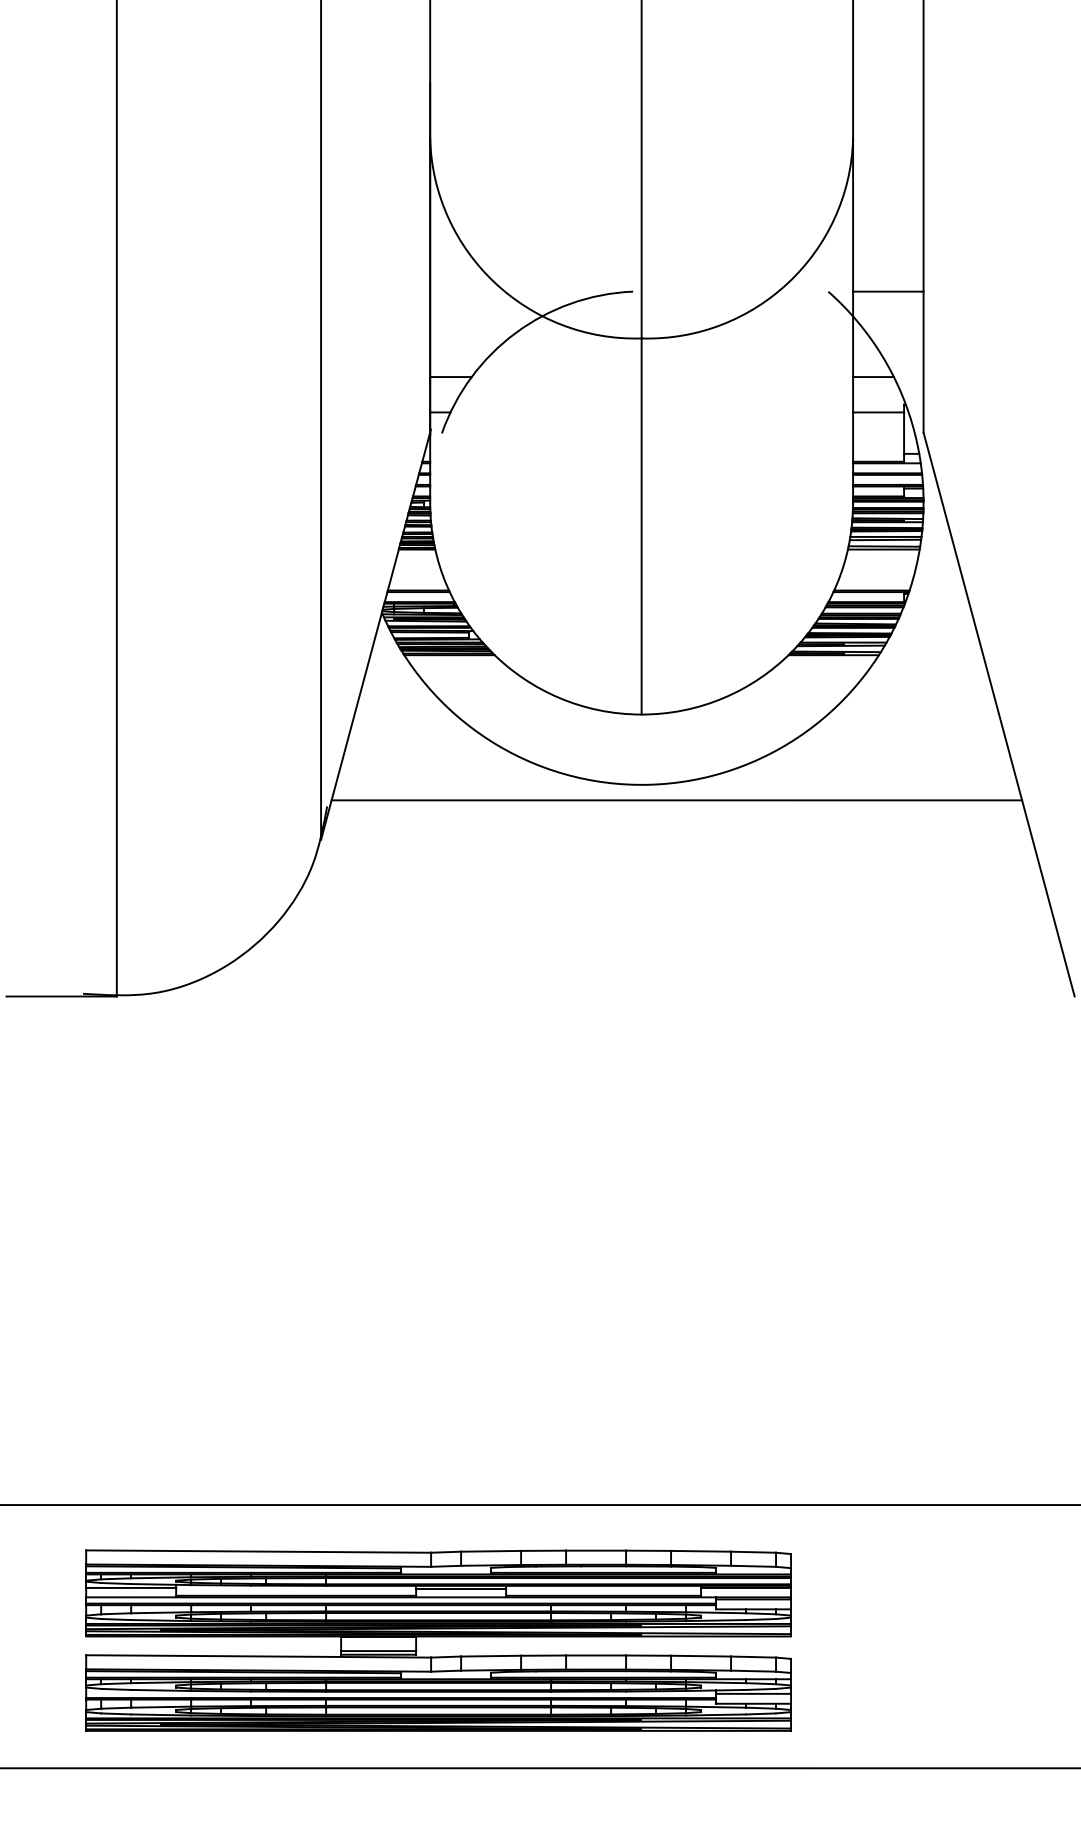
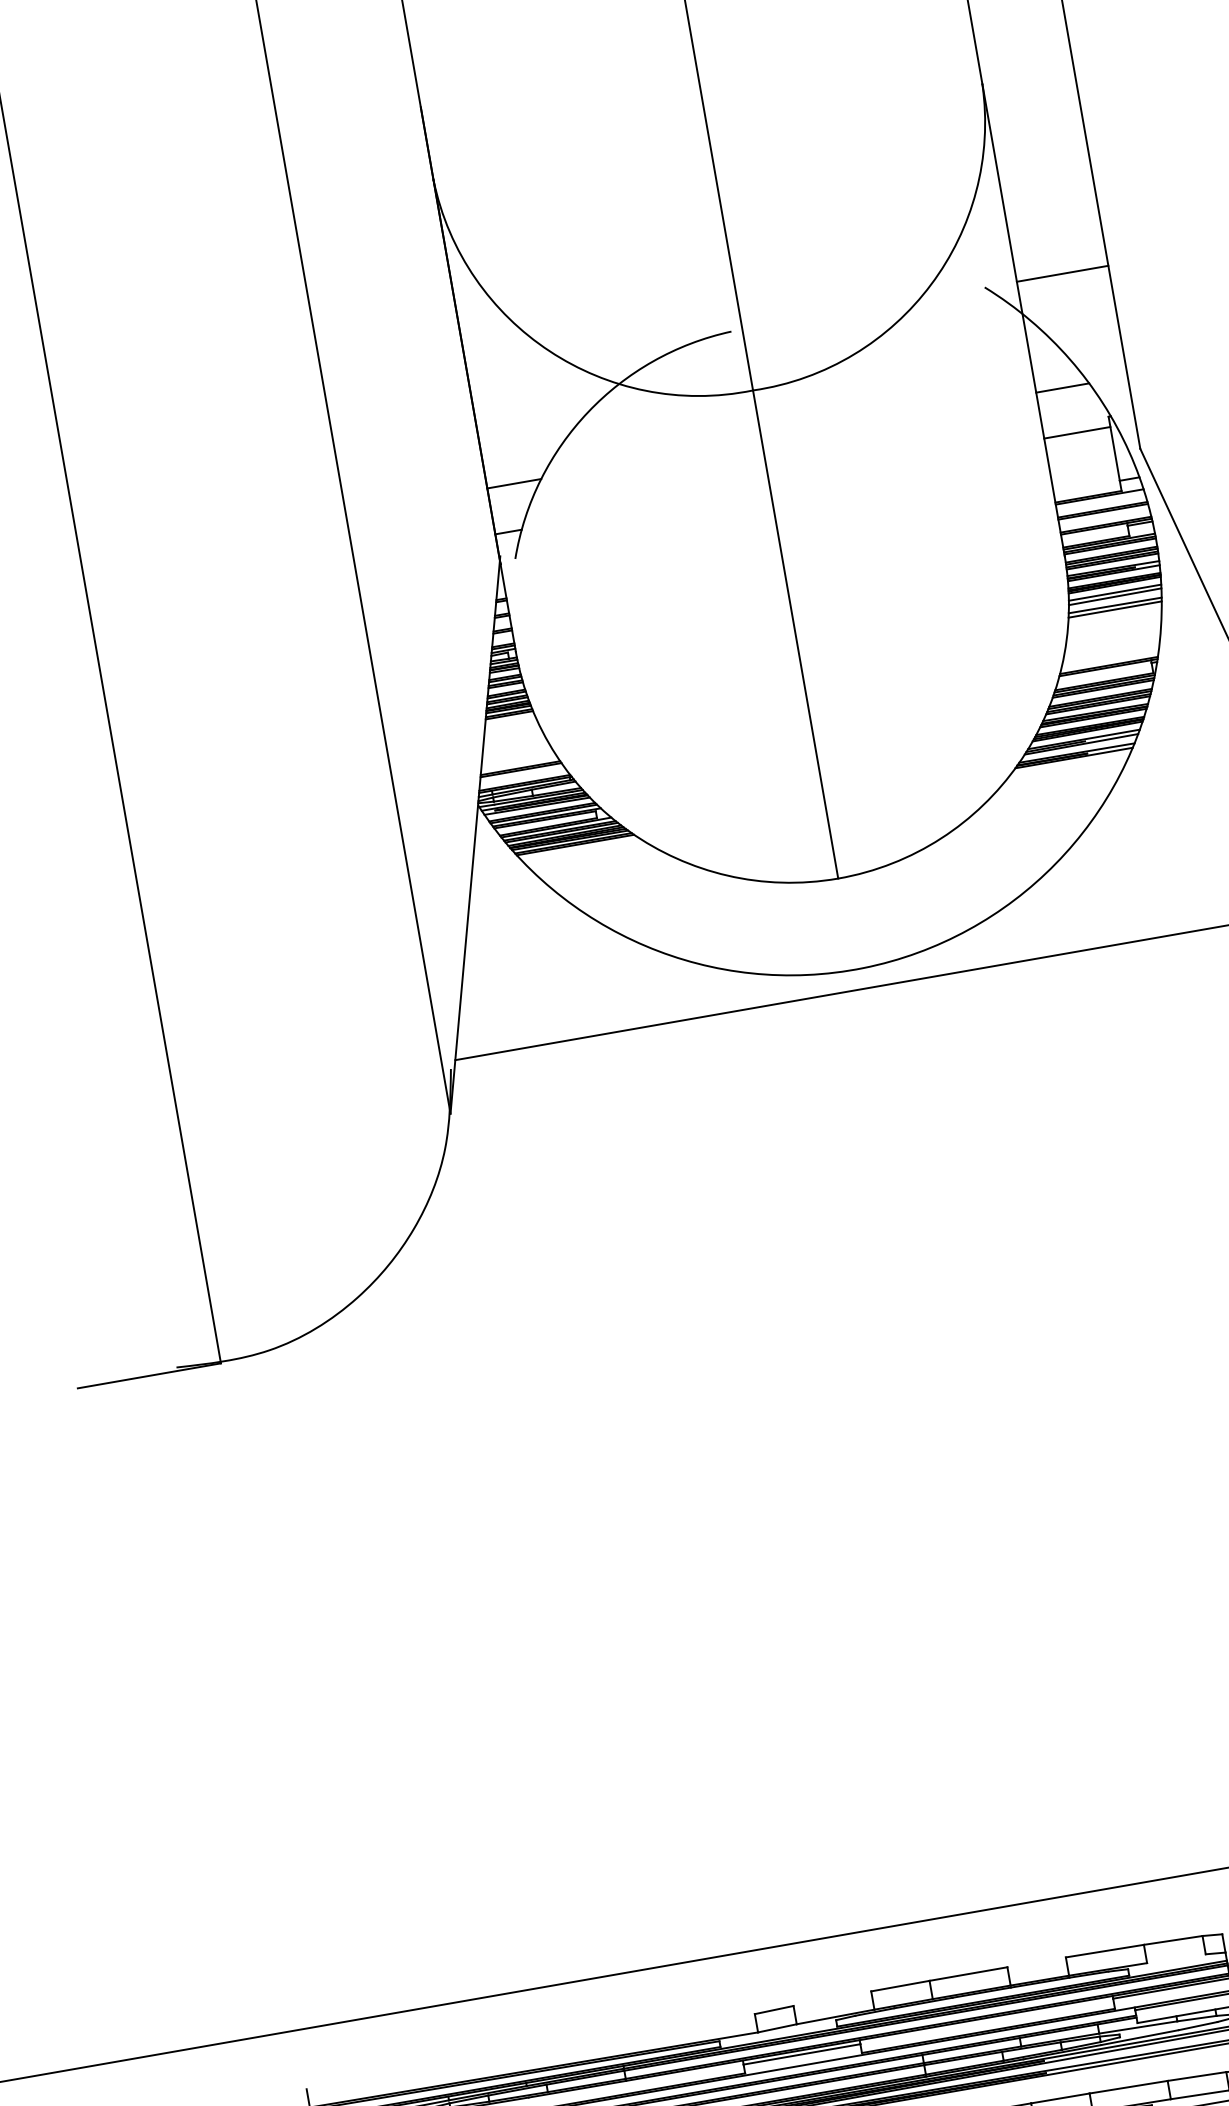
line: (491, 1550) -> (832, 1997), removed
line: (648, 1550) -> (1036, 1961), removed
line: (258, 1551) -> (530, 2051), removed
line: (753, 1565) -> (1176, 1957), removed

